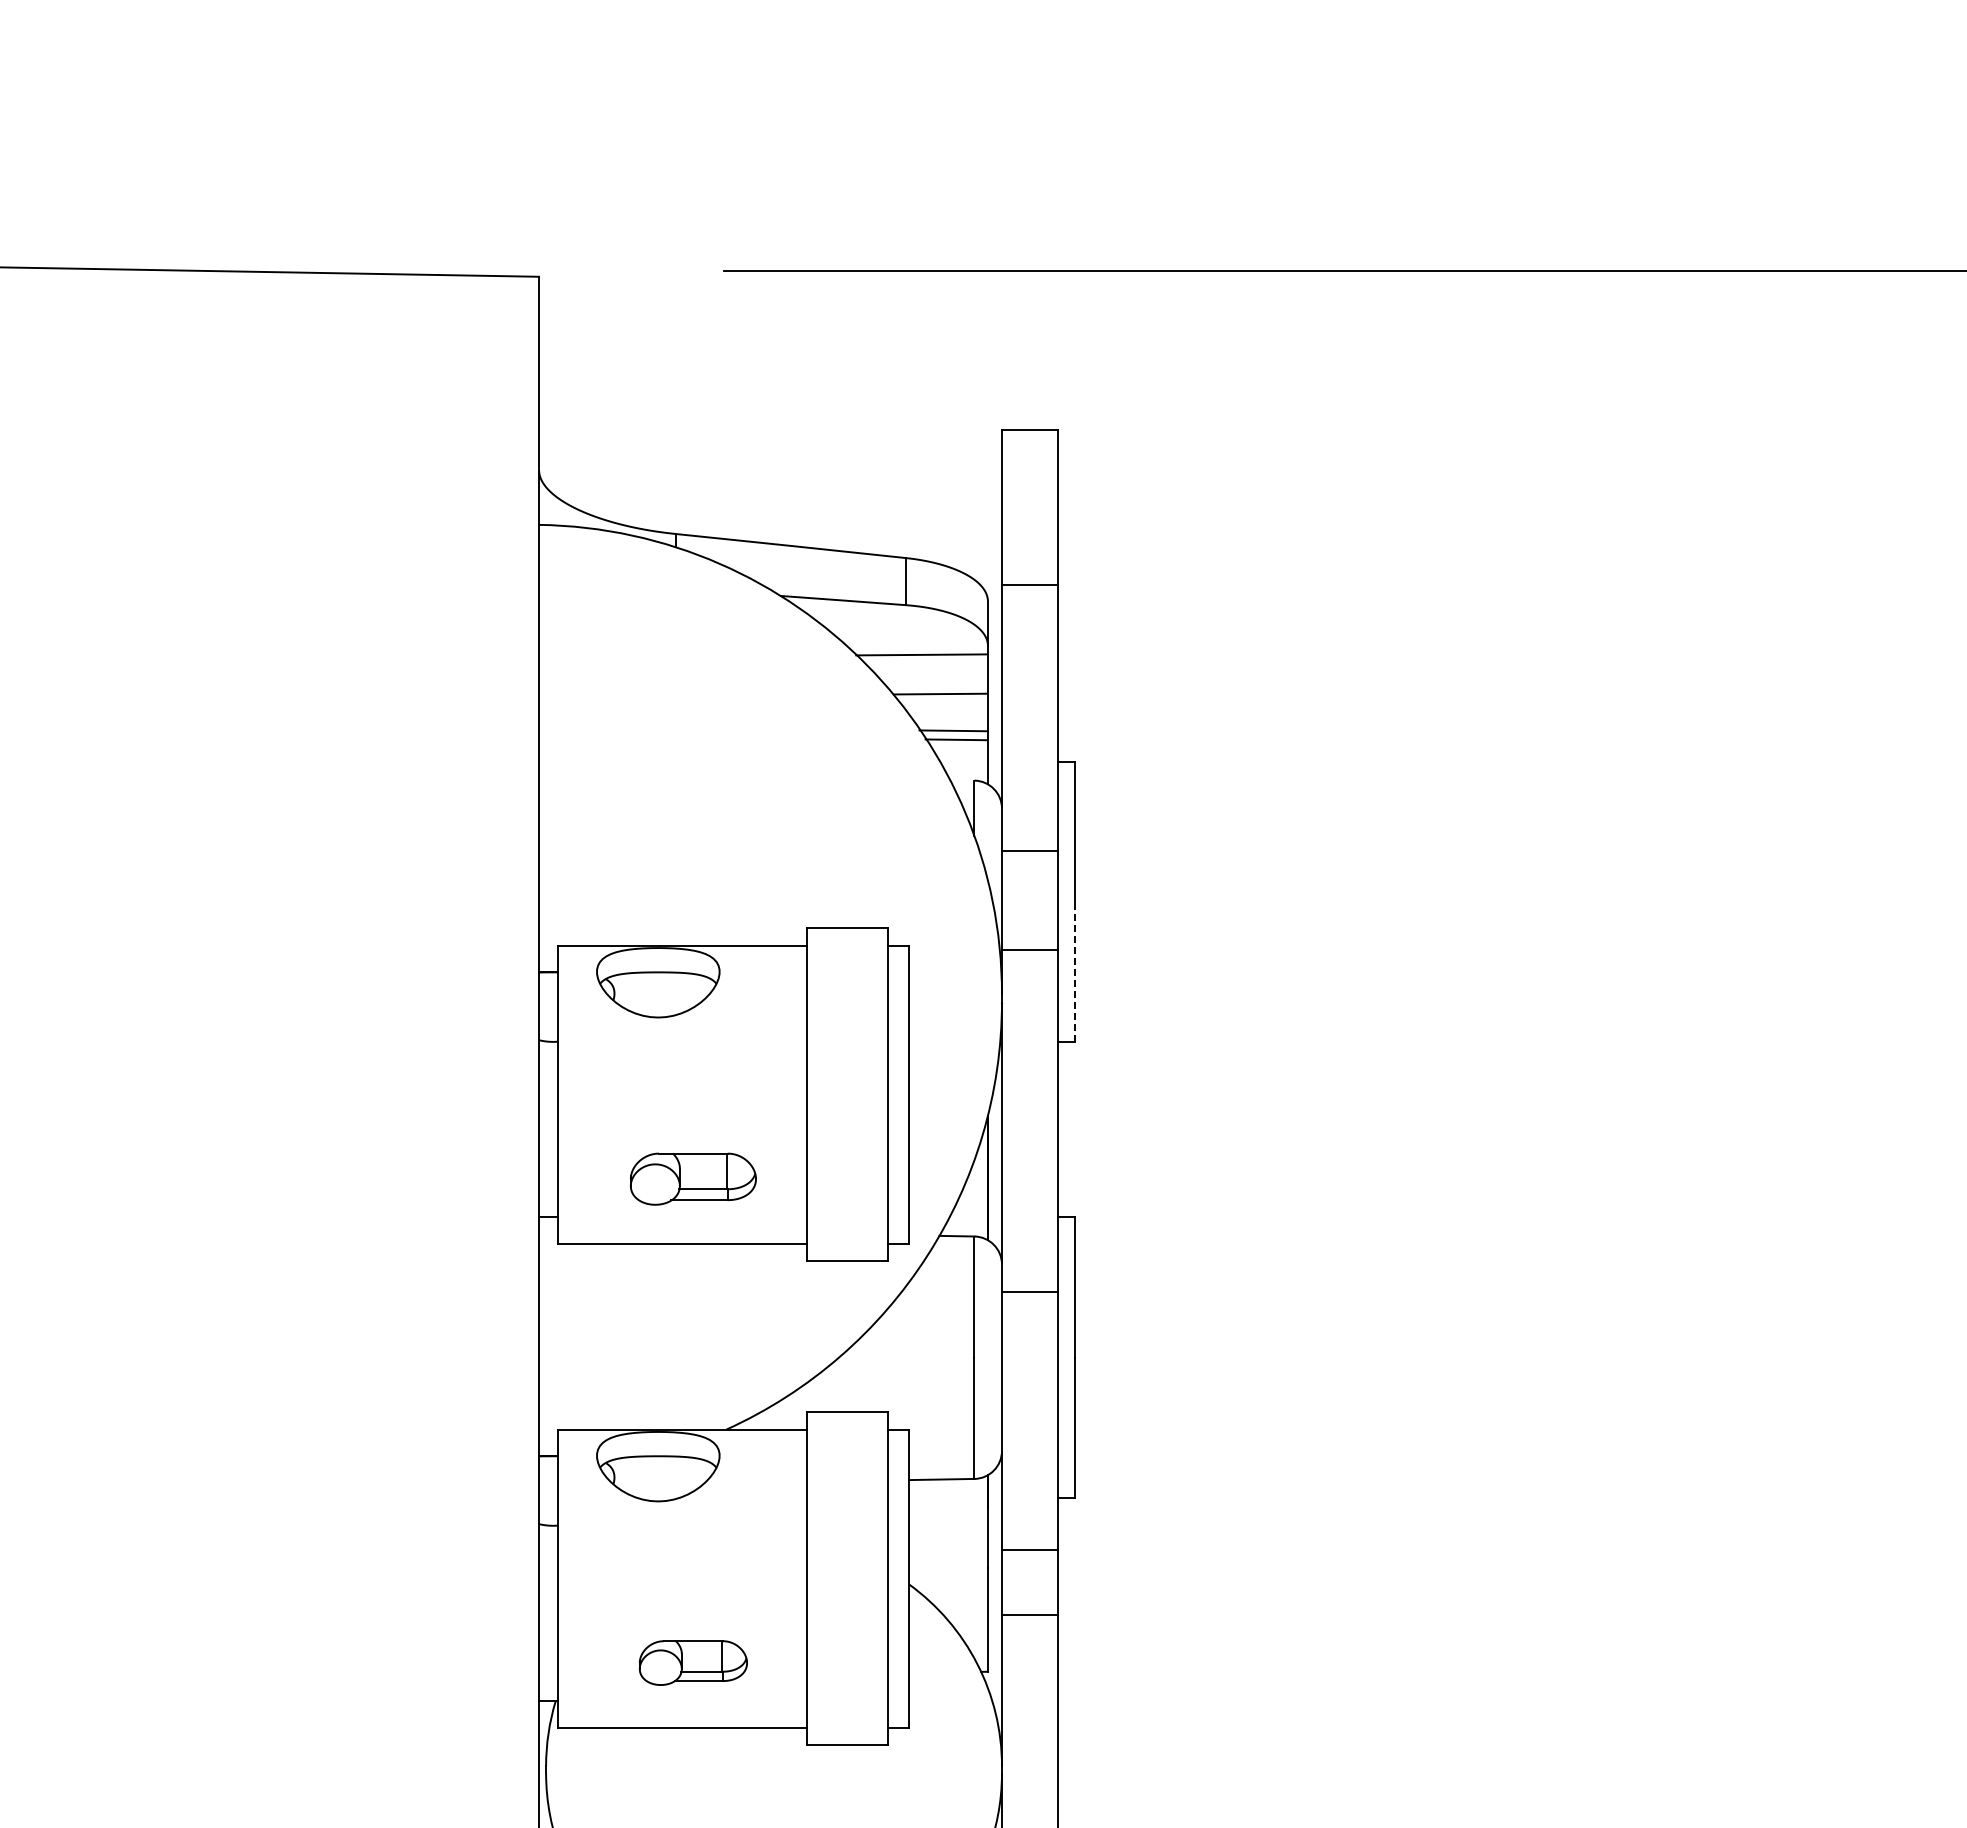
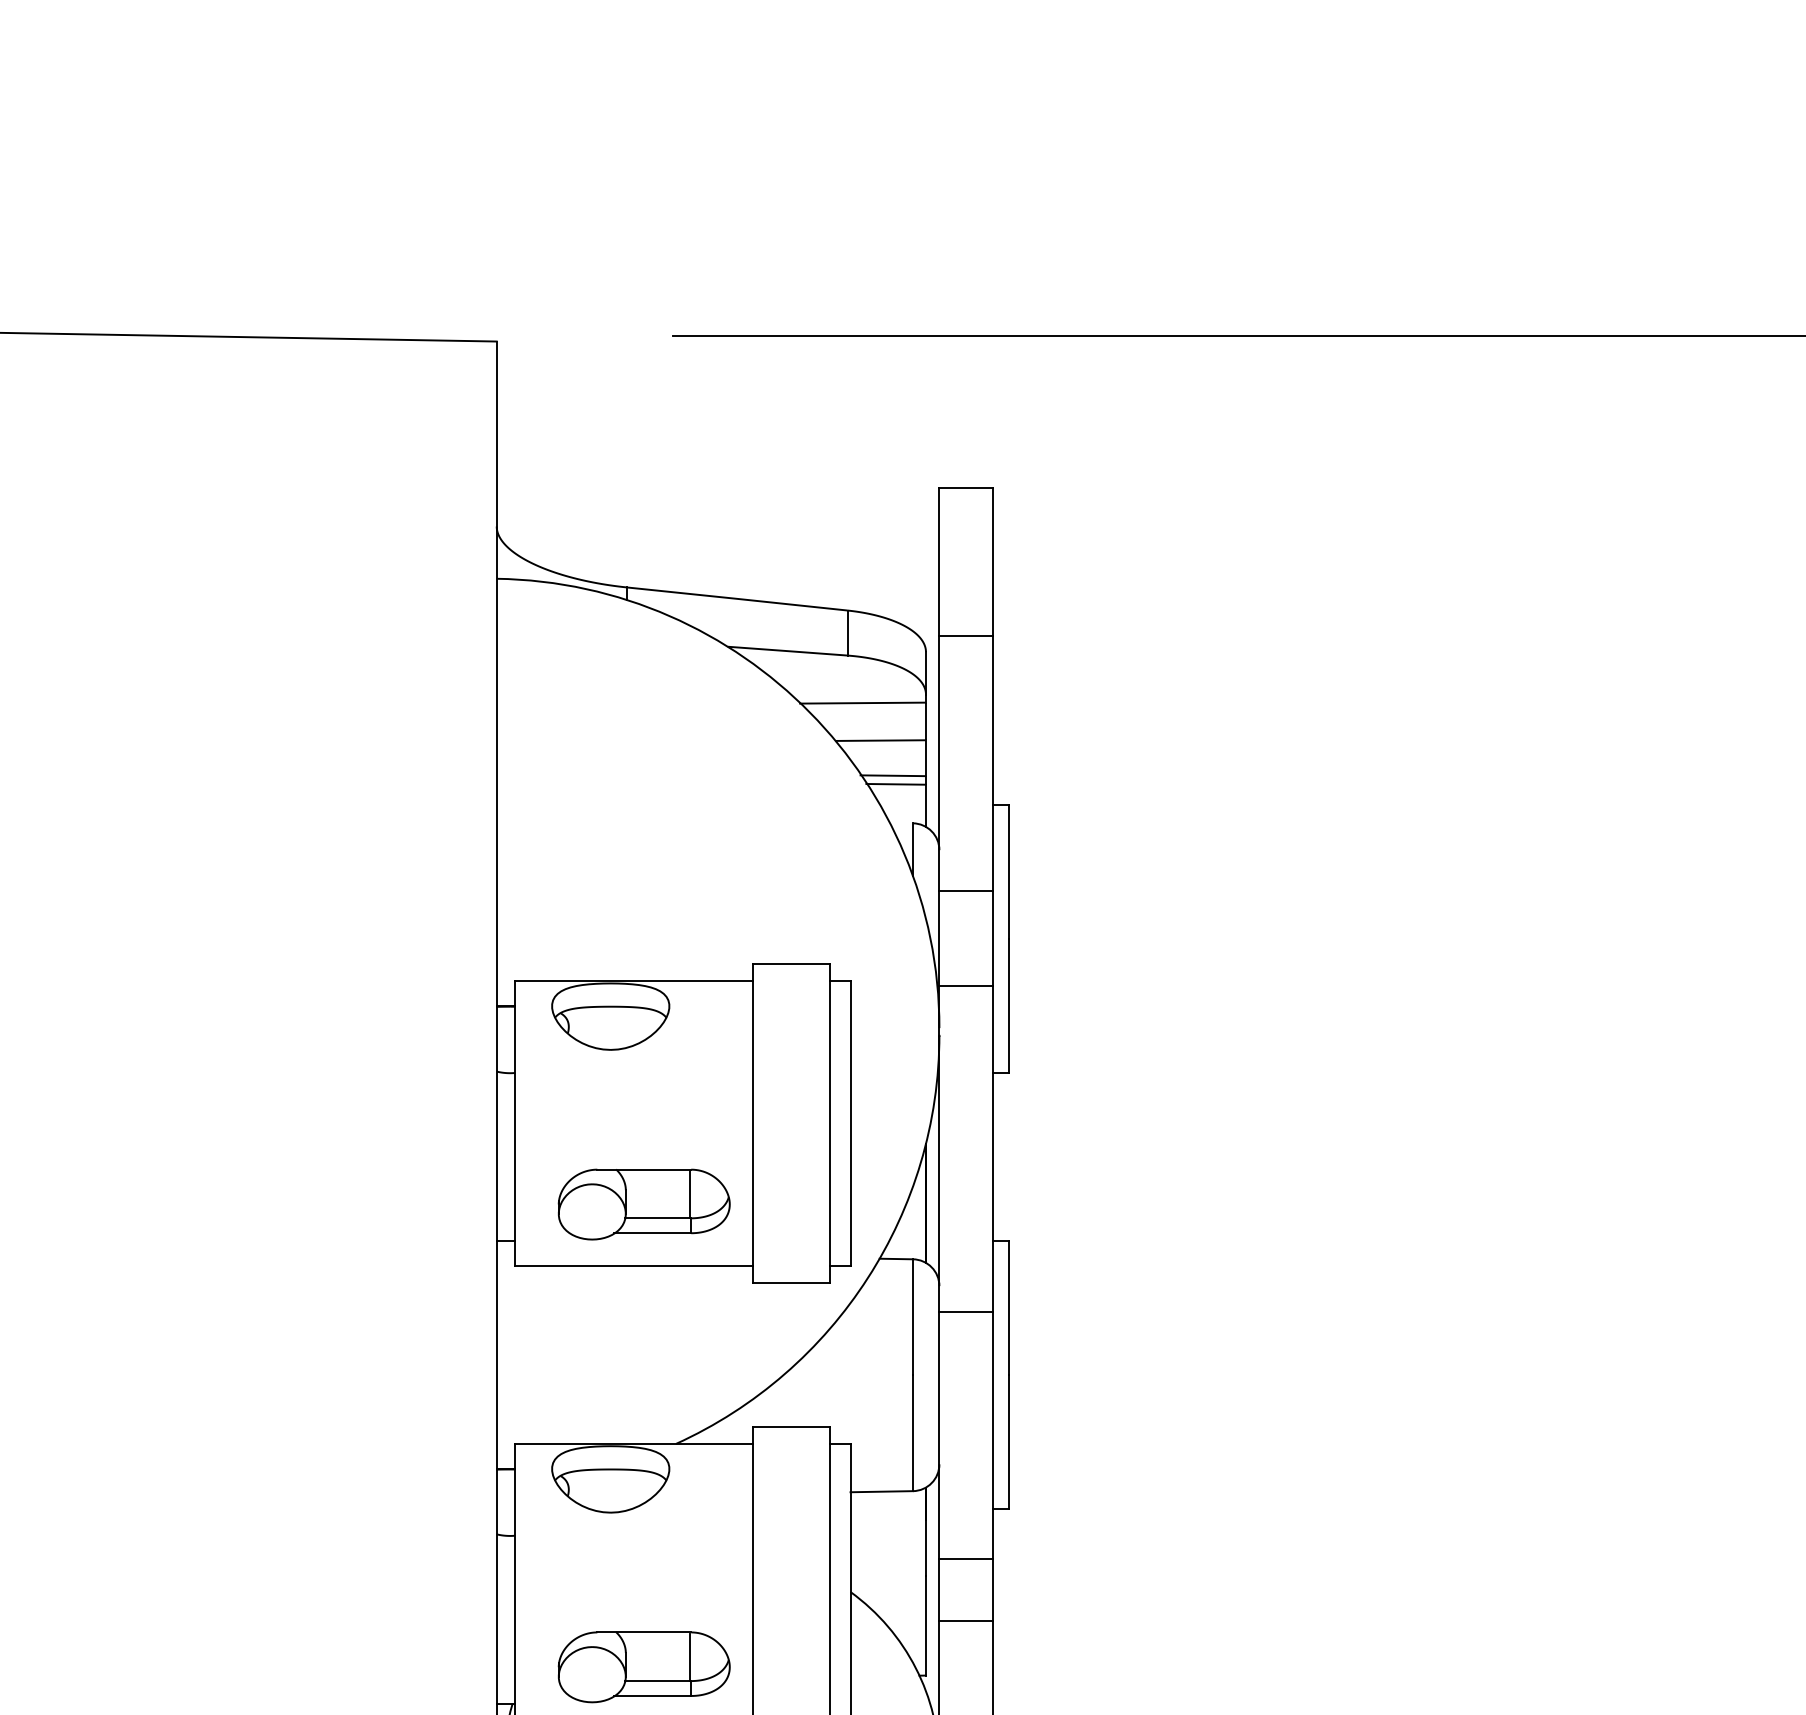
line: (1074, 971) -> (1008, 1005), dashed -> solid
part: (693, 1178) -> (644, 1203), size x1.43
part: (693, 1662) -> (644, 1666), size x1.67

